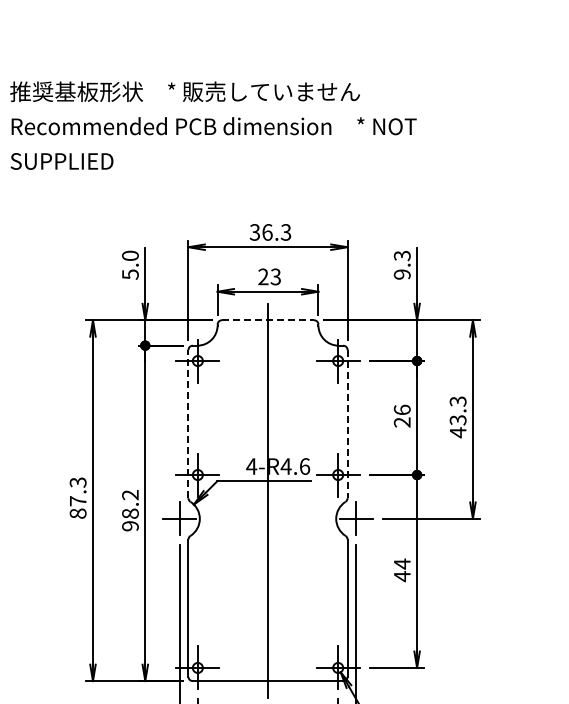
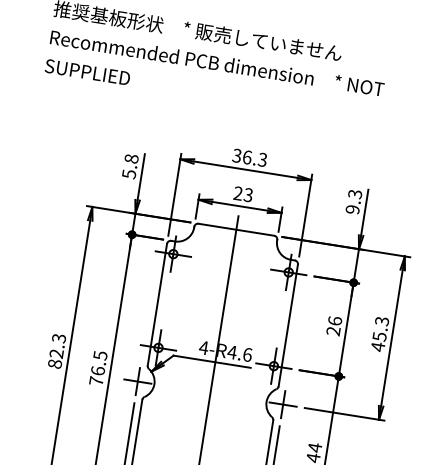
text: (130, 255) -> (131, 158), 5.0 -> 5.8
line: (268, 320) -> (236, 230), dashed -> solid
text: (457, 419) -> (379, 336), 43.3 -> 45.3
line: (188, 423) -> (157, 304), dashed -> solid
line: (347, 424) -> (288, 325), dashed -> solid
text: (77, 501) -> (56, 353), 87.3 -> 82.3
text: (130, 510) -> (98, 368), 98.2 -> 76.5

